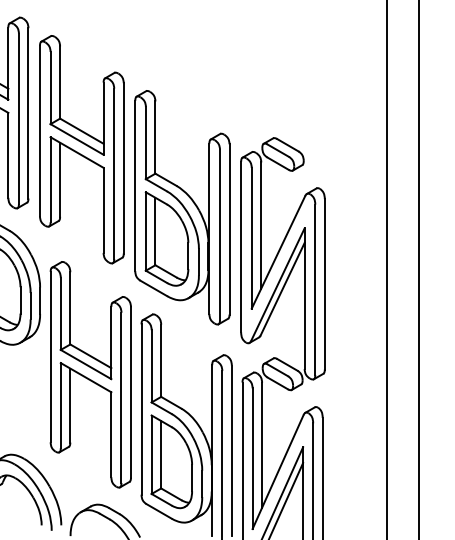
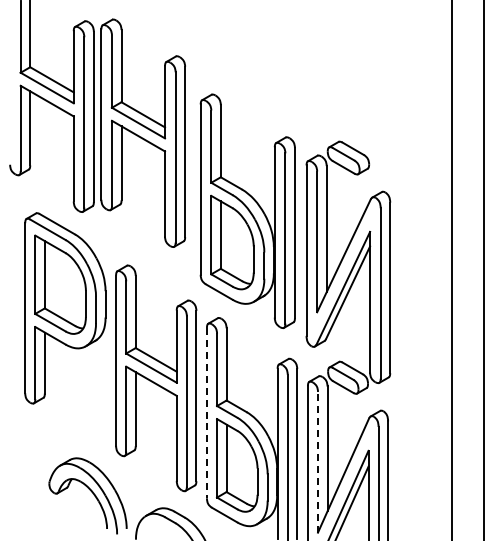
part: (81, 148) -> (142, 132), moved
line: (141, 409) -> (206, 413), solid -> dashed
line: (253, 457) -> (318, 461), solid -> dashed

